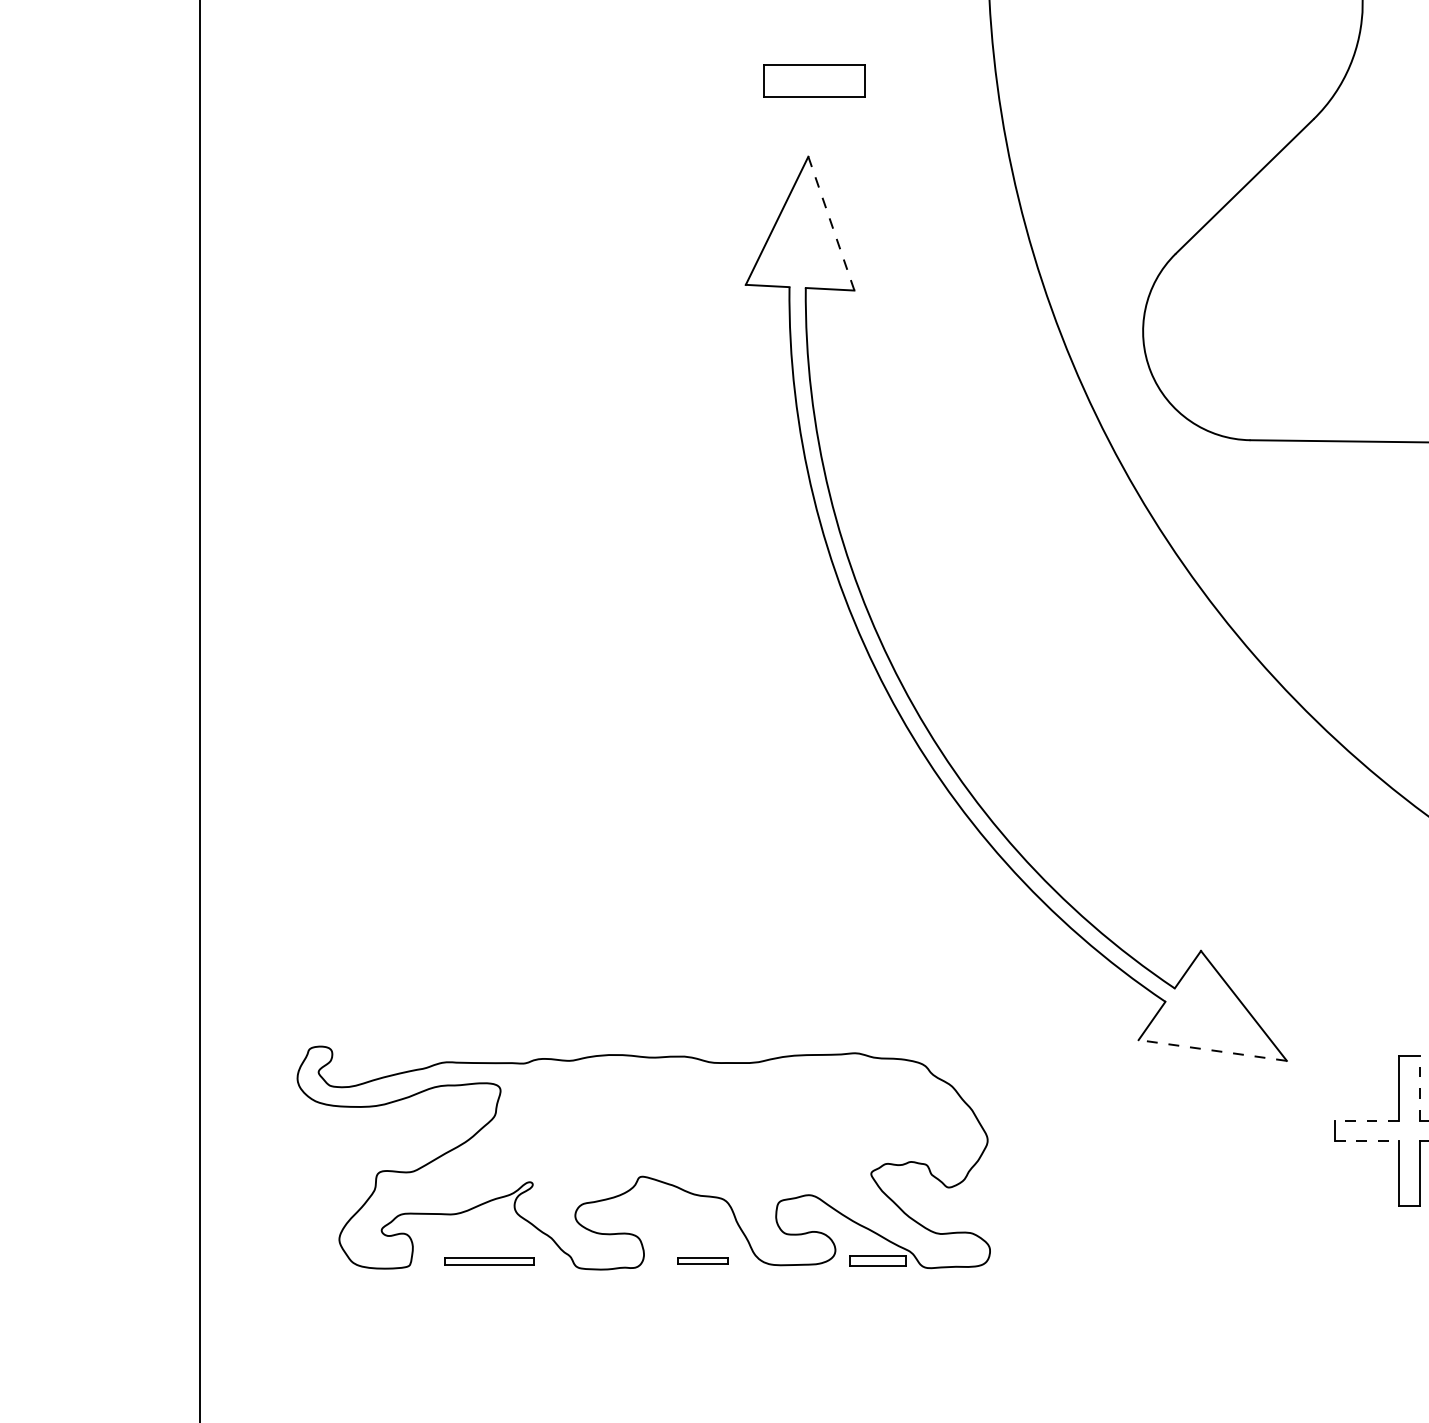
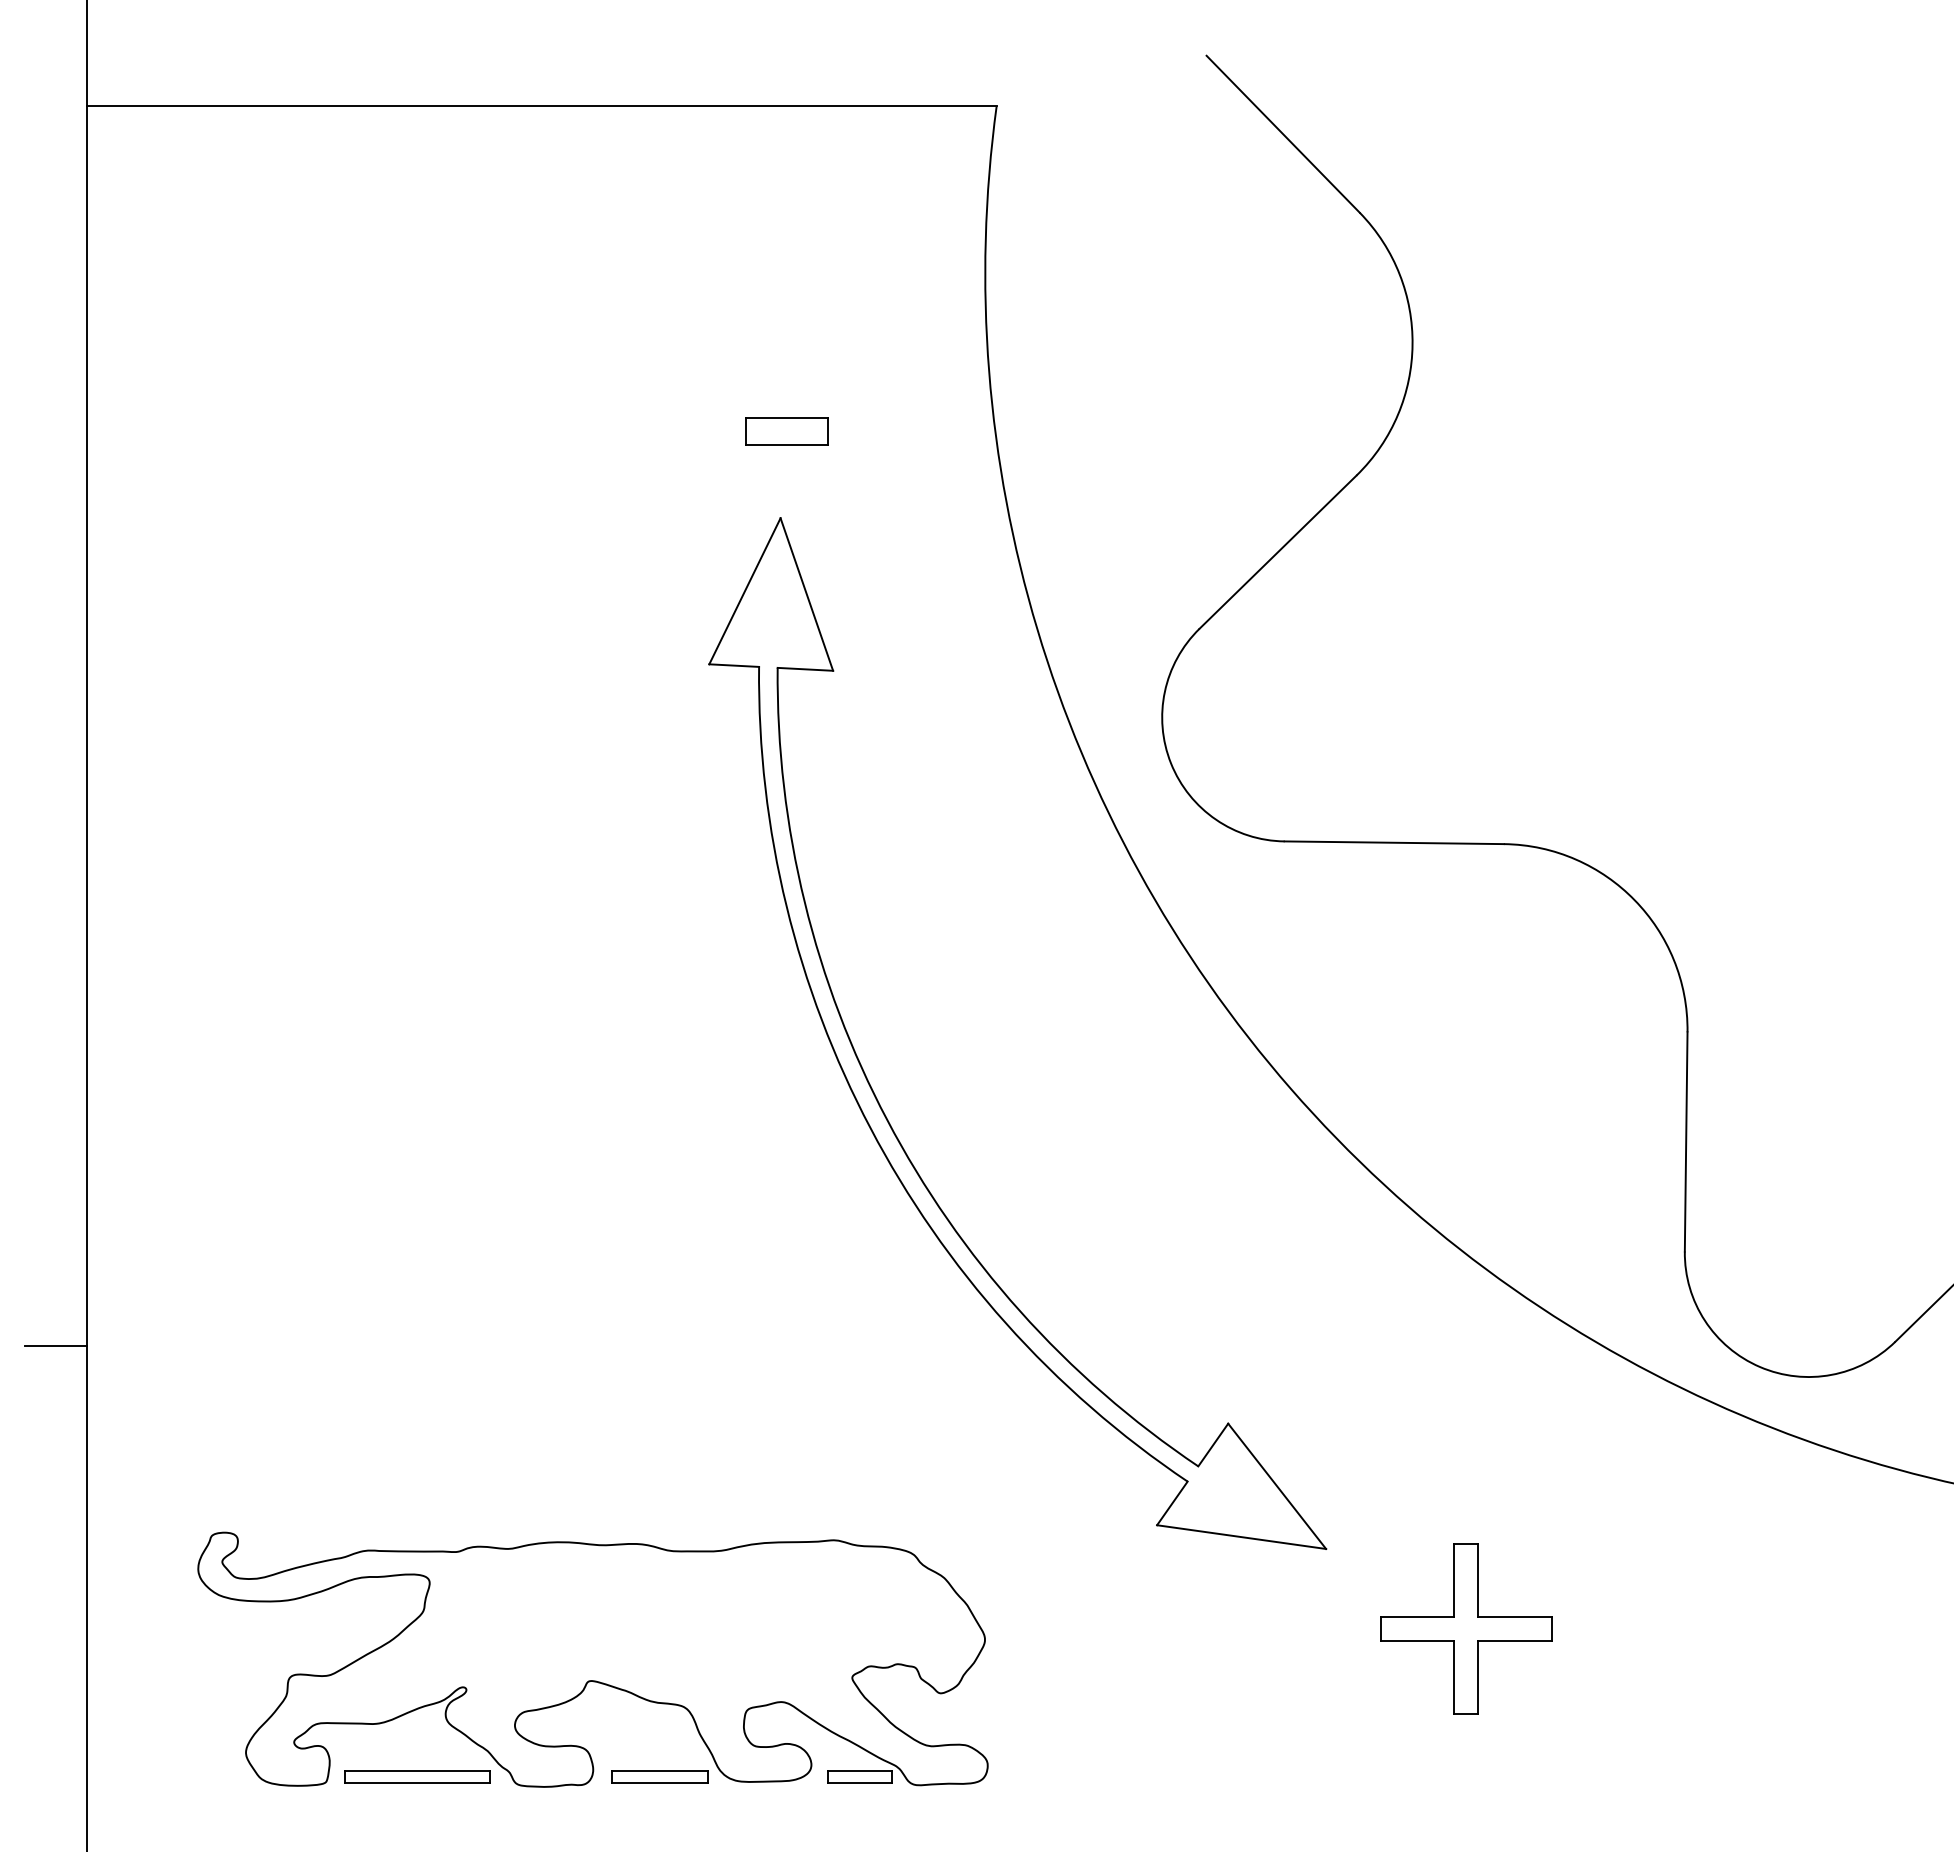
part: (813, 80) -> (786, 431), size x0.71
line: (831, 223) -> (806, 594), dashed -> solid
line: (172, 883) -> (55, 1346), added
line: (1212, 1050) -> (1241, 1537), dashed -> solid
line: (1420, 1088) -> (1478, 1580), dashed -> solid
line: (1367, 1121) -> (1417, 1617), dashed -> solid
line: (1367, 1141) -> (1417, 1640), dashed -> solid
part: (489, 1260) -> (417, 1776), size x1.43
part: (702, 1260) -> (659, 1776), size x1.67

